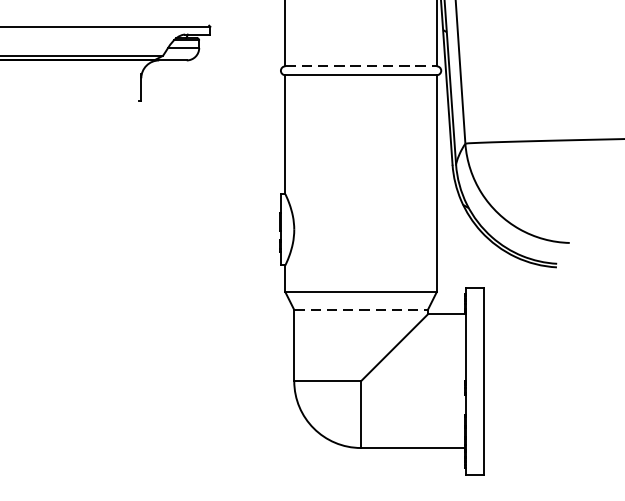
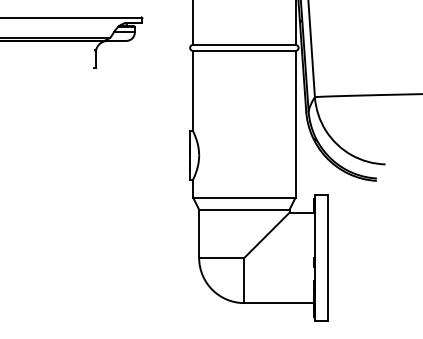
line: (361, 65) -> (244, 44), dashed -> solid
line: (361, 309) -> (244, 209), dashed -> solid

